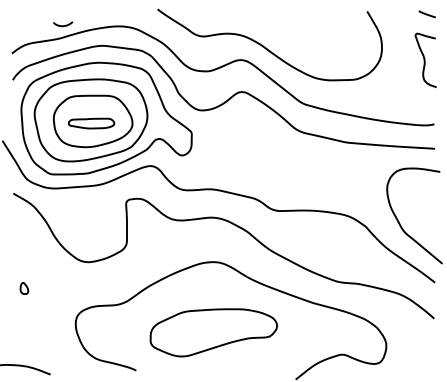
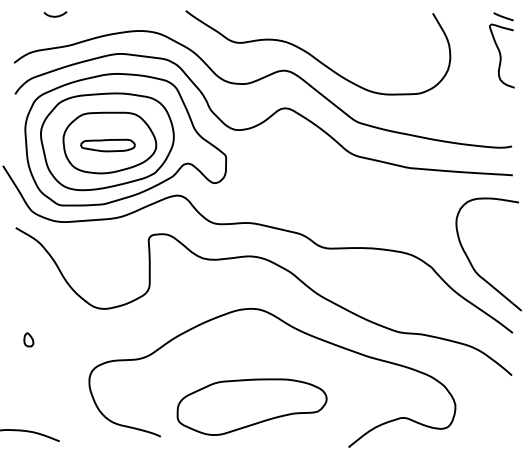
curve: (63, 25) -> (55, 15), moved
part: (425, 59) -> (501, 55), moved
part: (213, 332) -> (251, 406), moved

